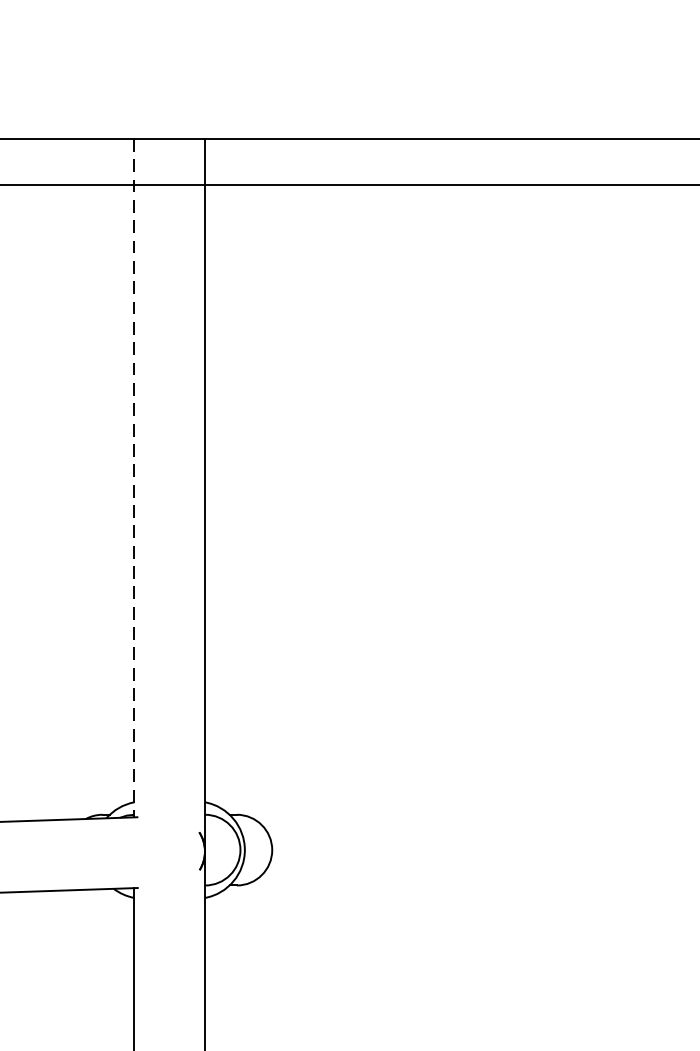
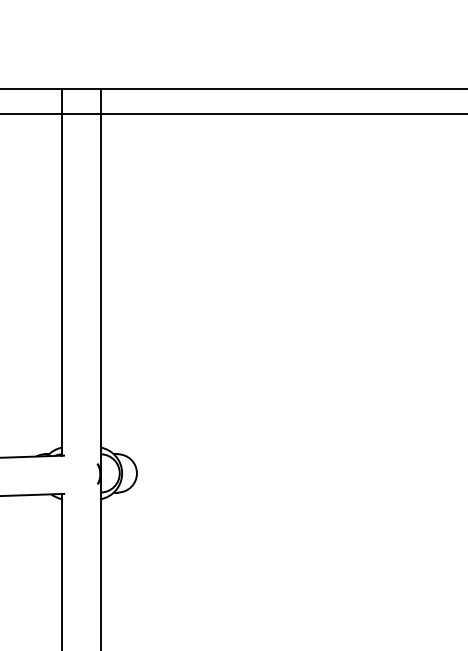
line: (134, 478) -> (62, 272), dashed -> solid

